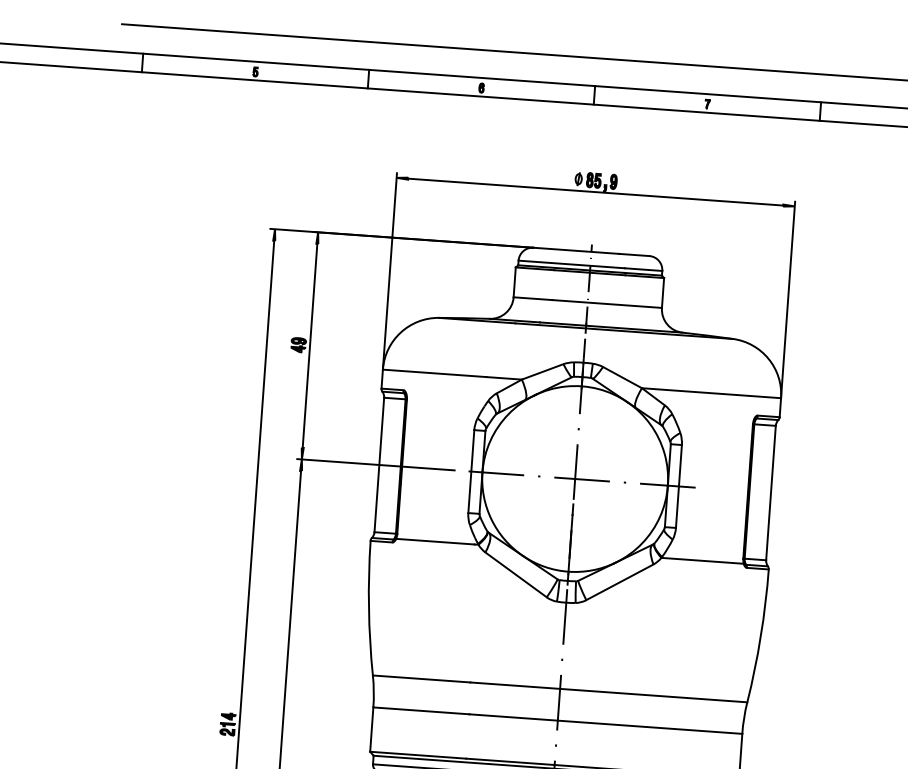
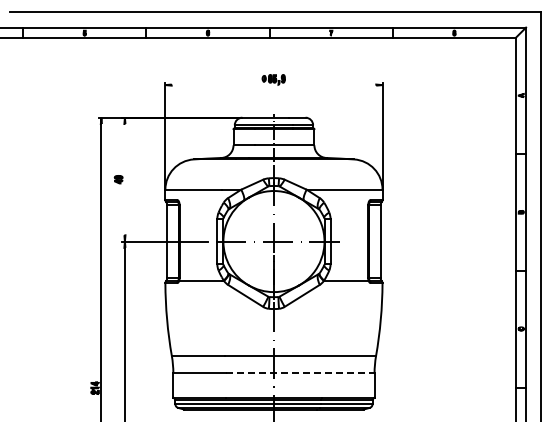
line: (594, 192) -> (273, 85), removed
line: (309, 345) -> (124, 179), removed
line: (606, 724) -> (300, 373), solid -> dashed

